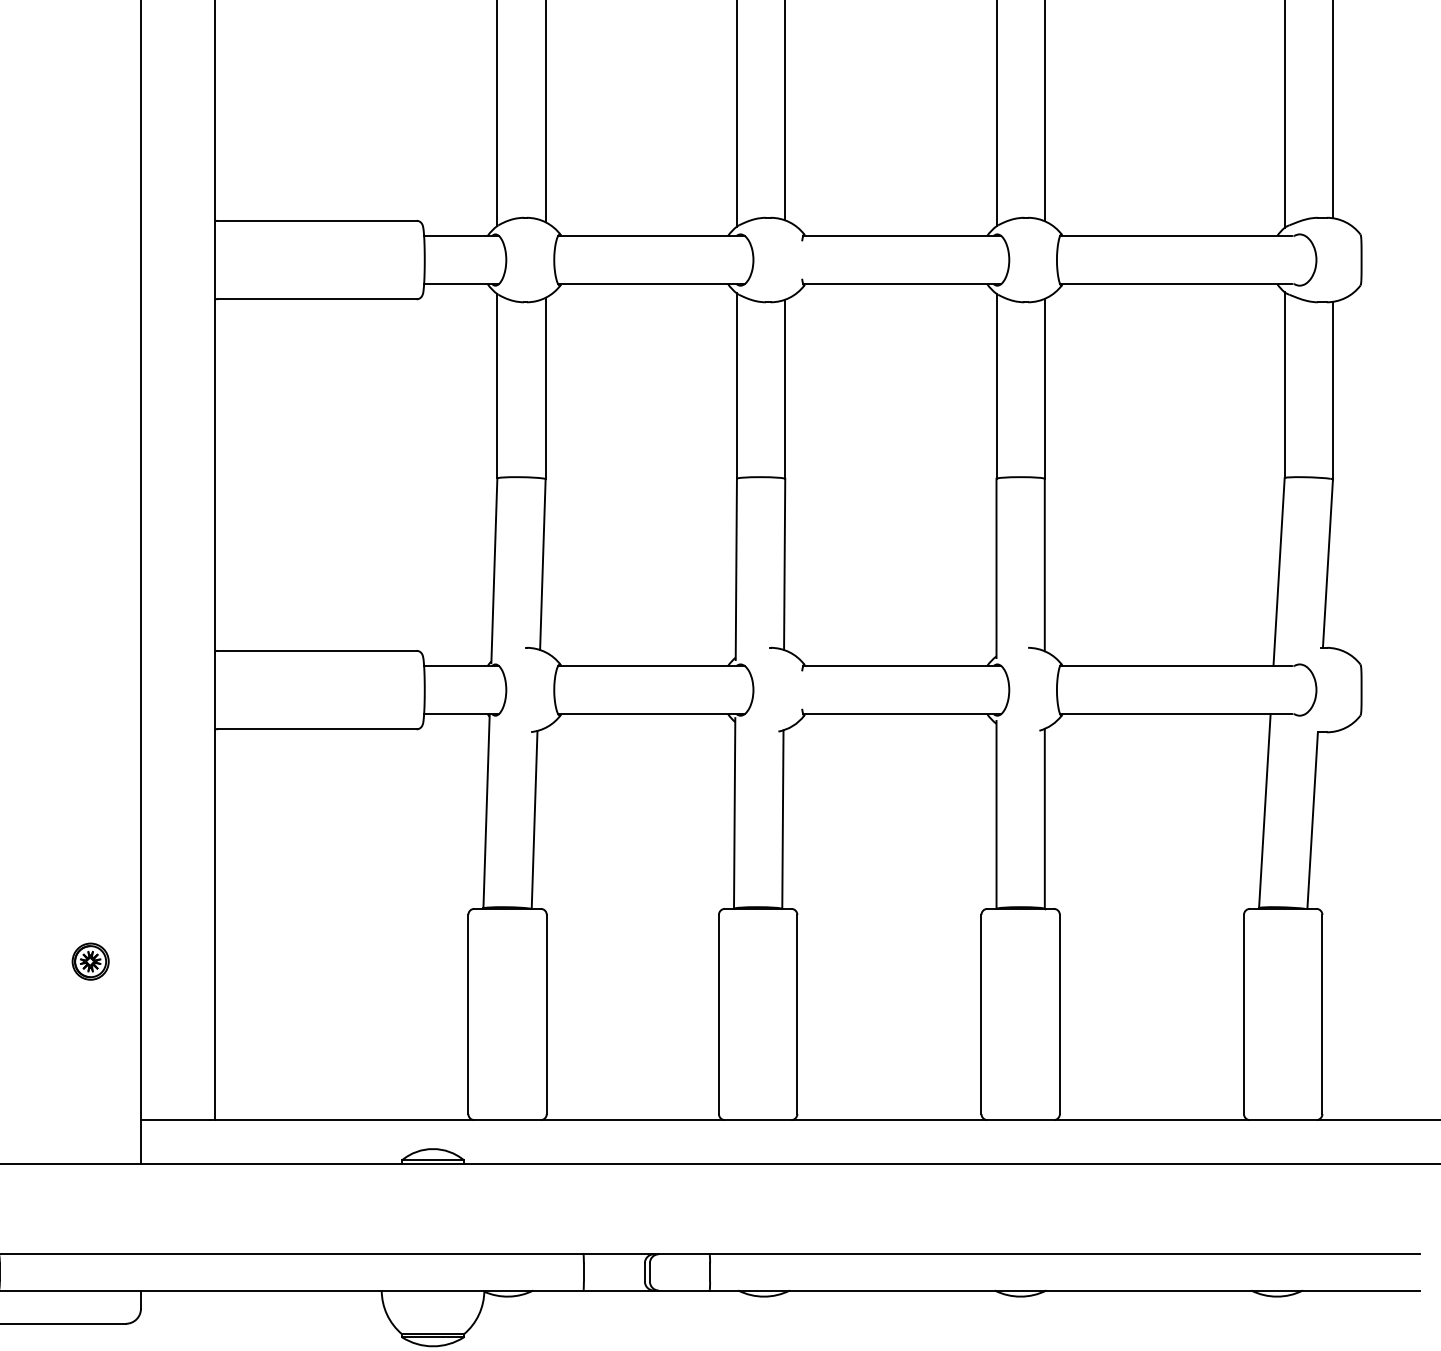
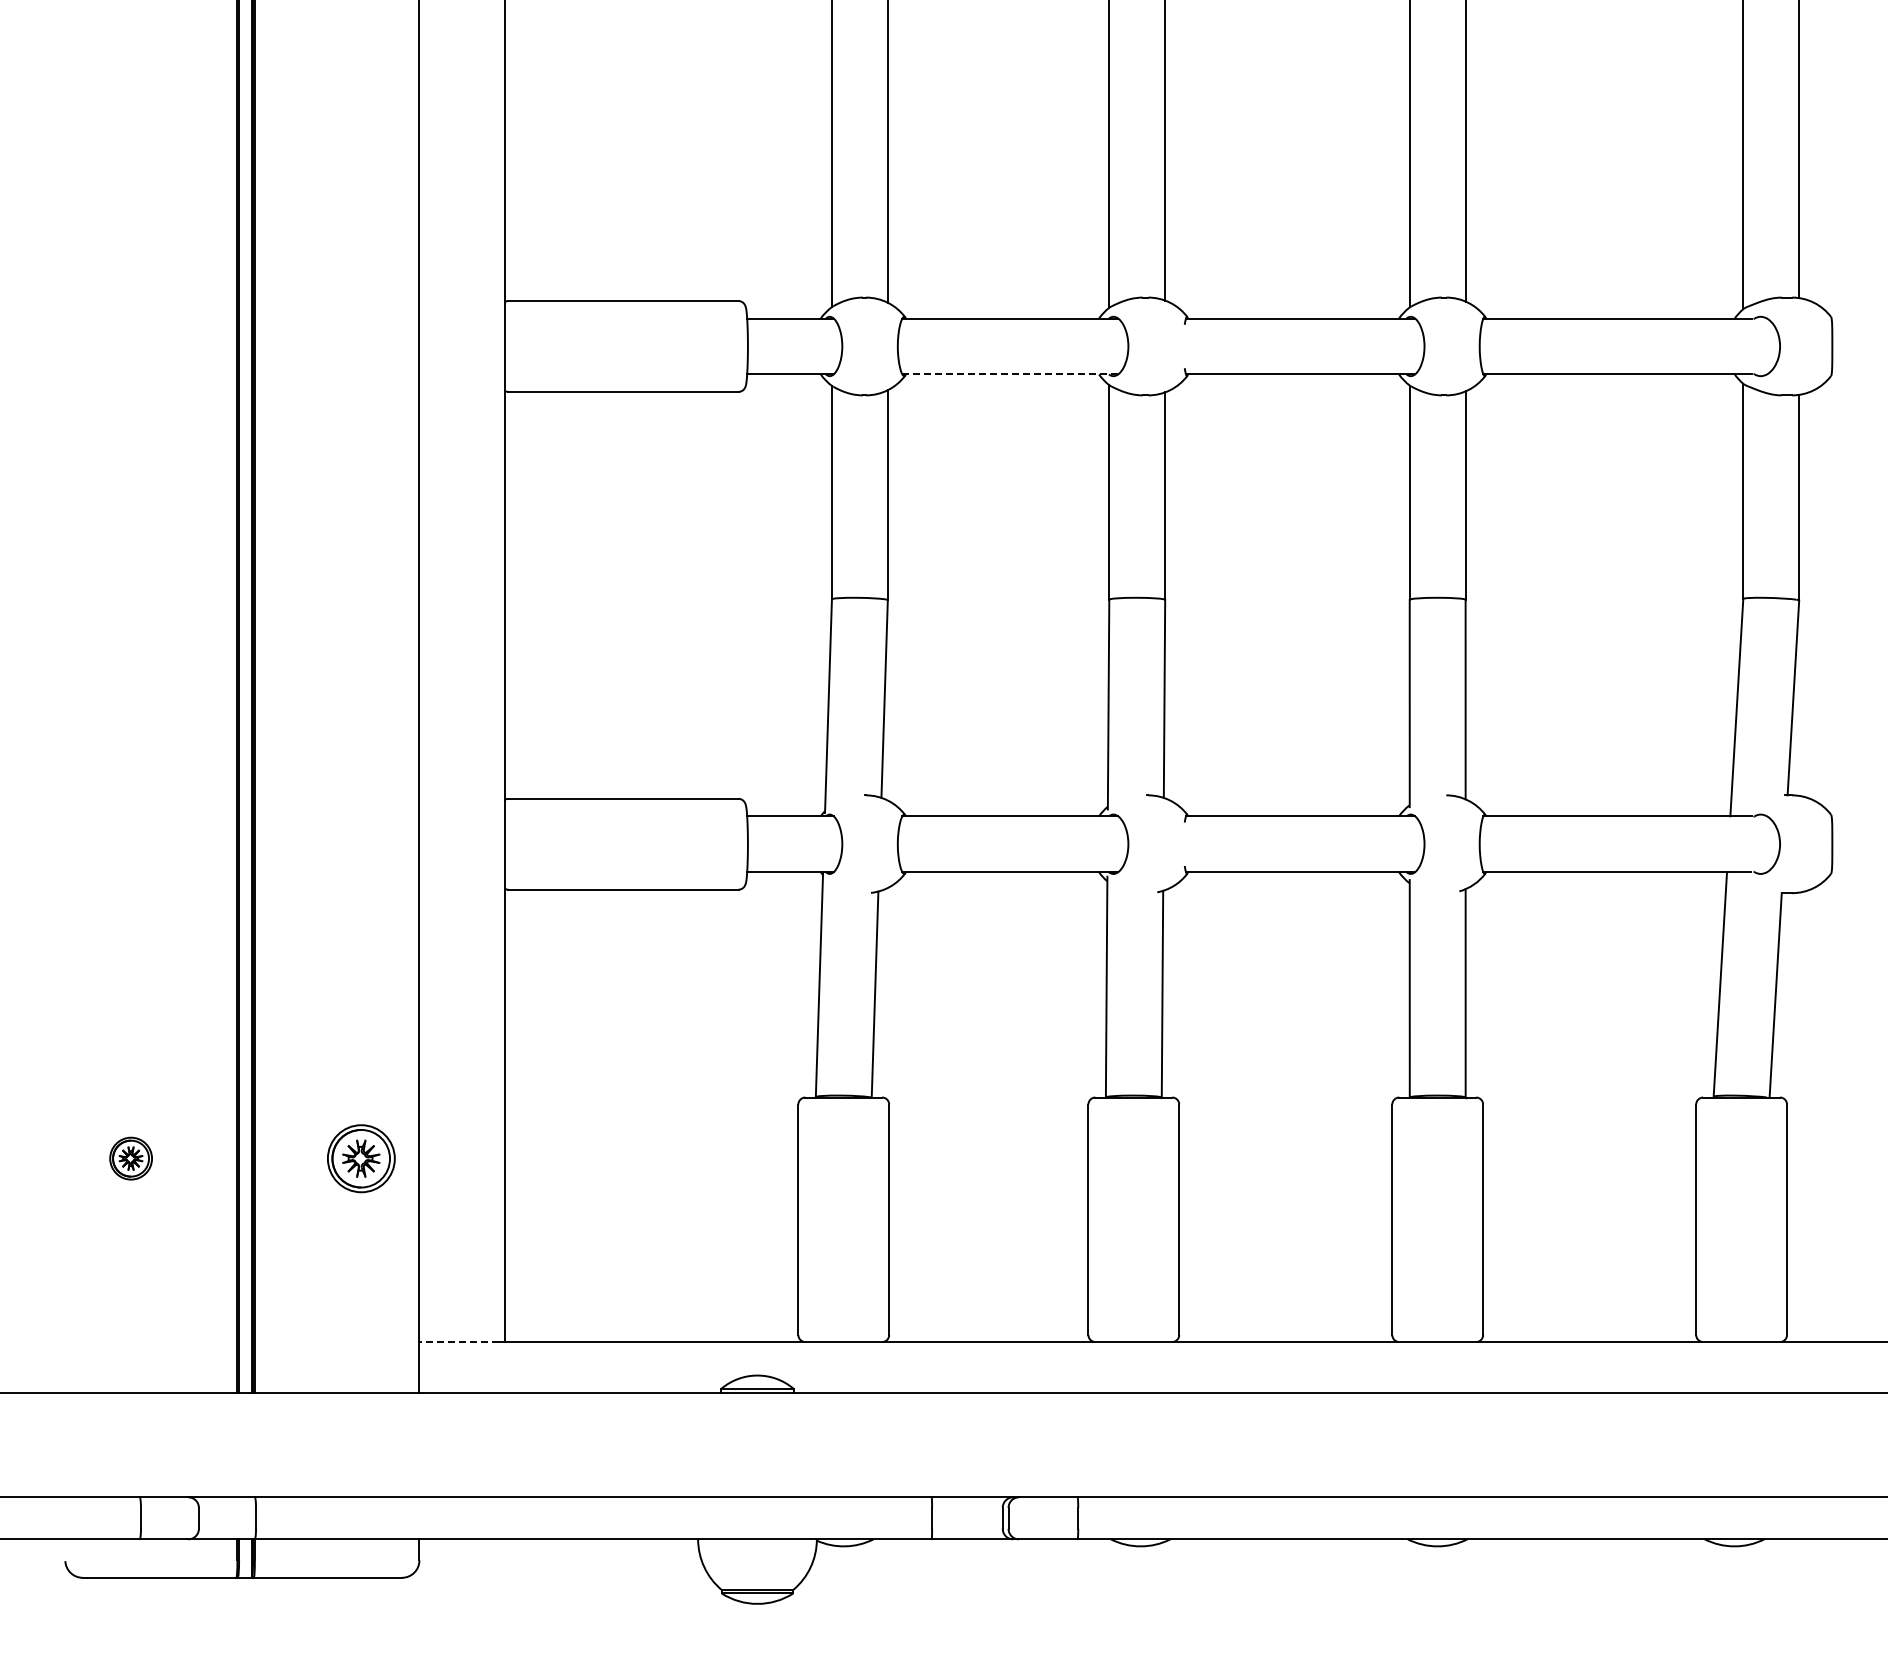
line: (651, 284) -> (1010, 374), solid -> dashed
part: (90, 961) -> (360, 1158), size x1.6
line: (175, 1120) -> (459, 1342), solid -> dashed

